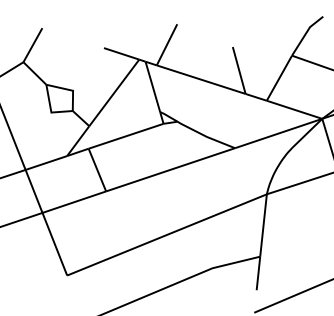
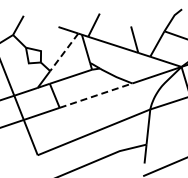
line: (114, 93) -> (64, 52), solid -> dashed
line: (171, 169) -> (96, 95), solid -> dashed

